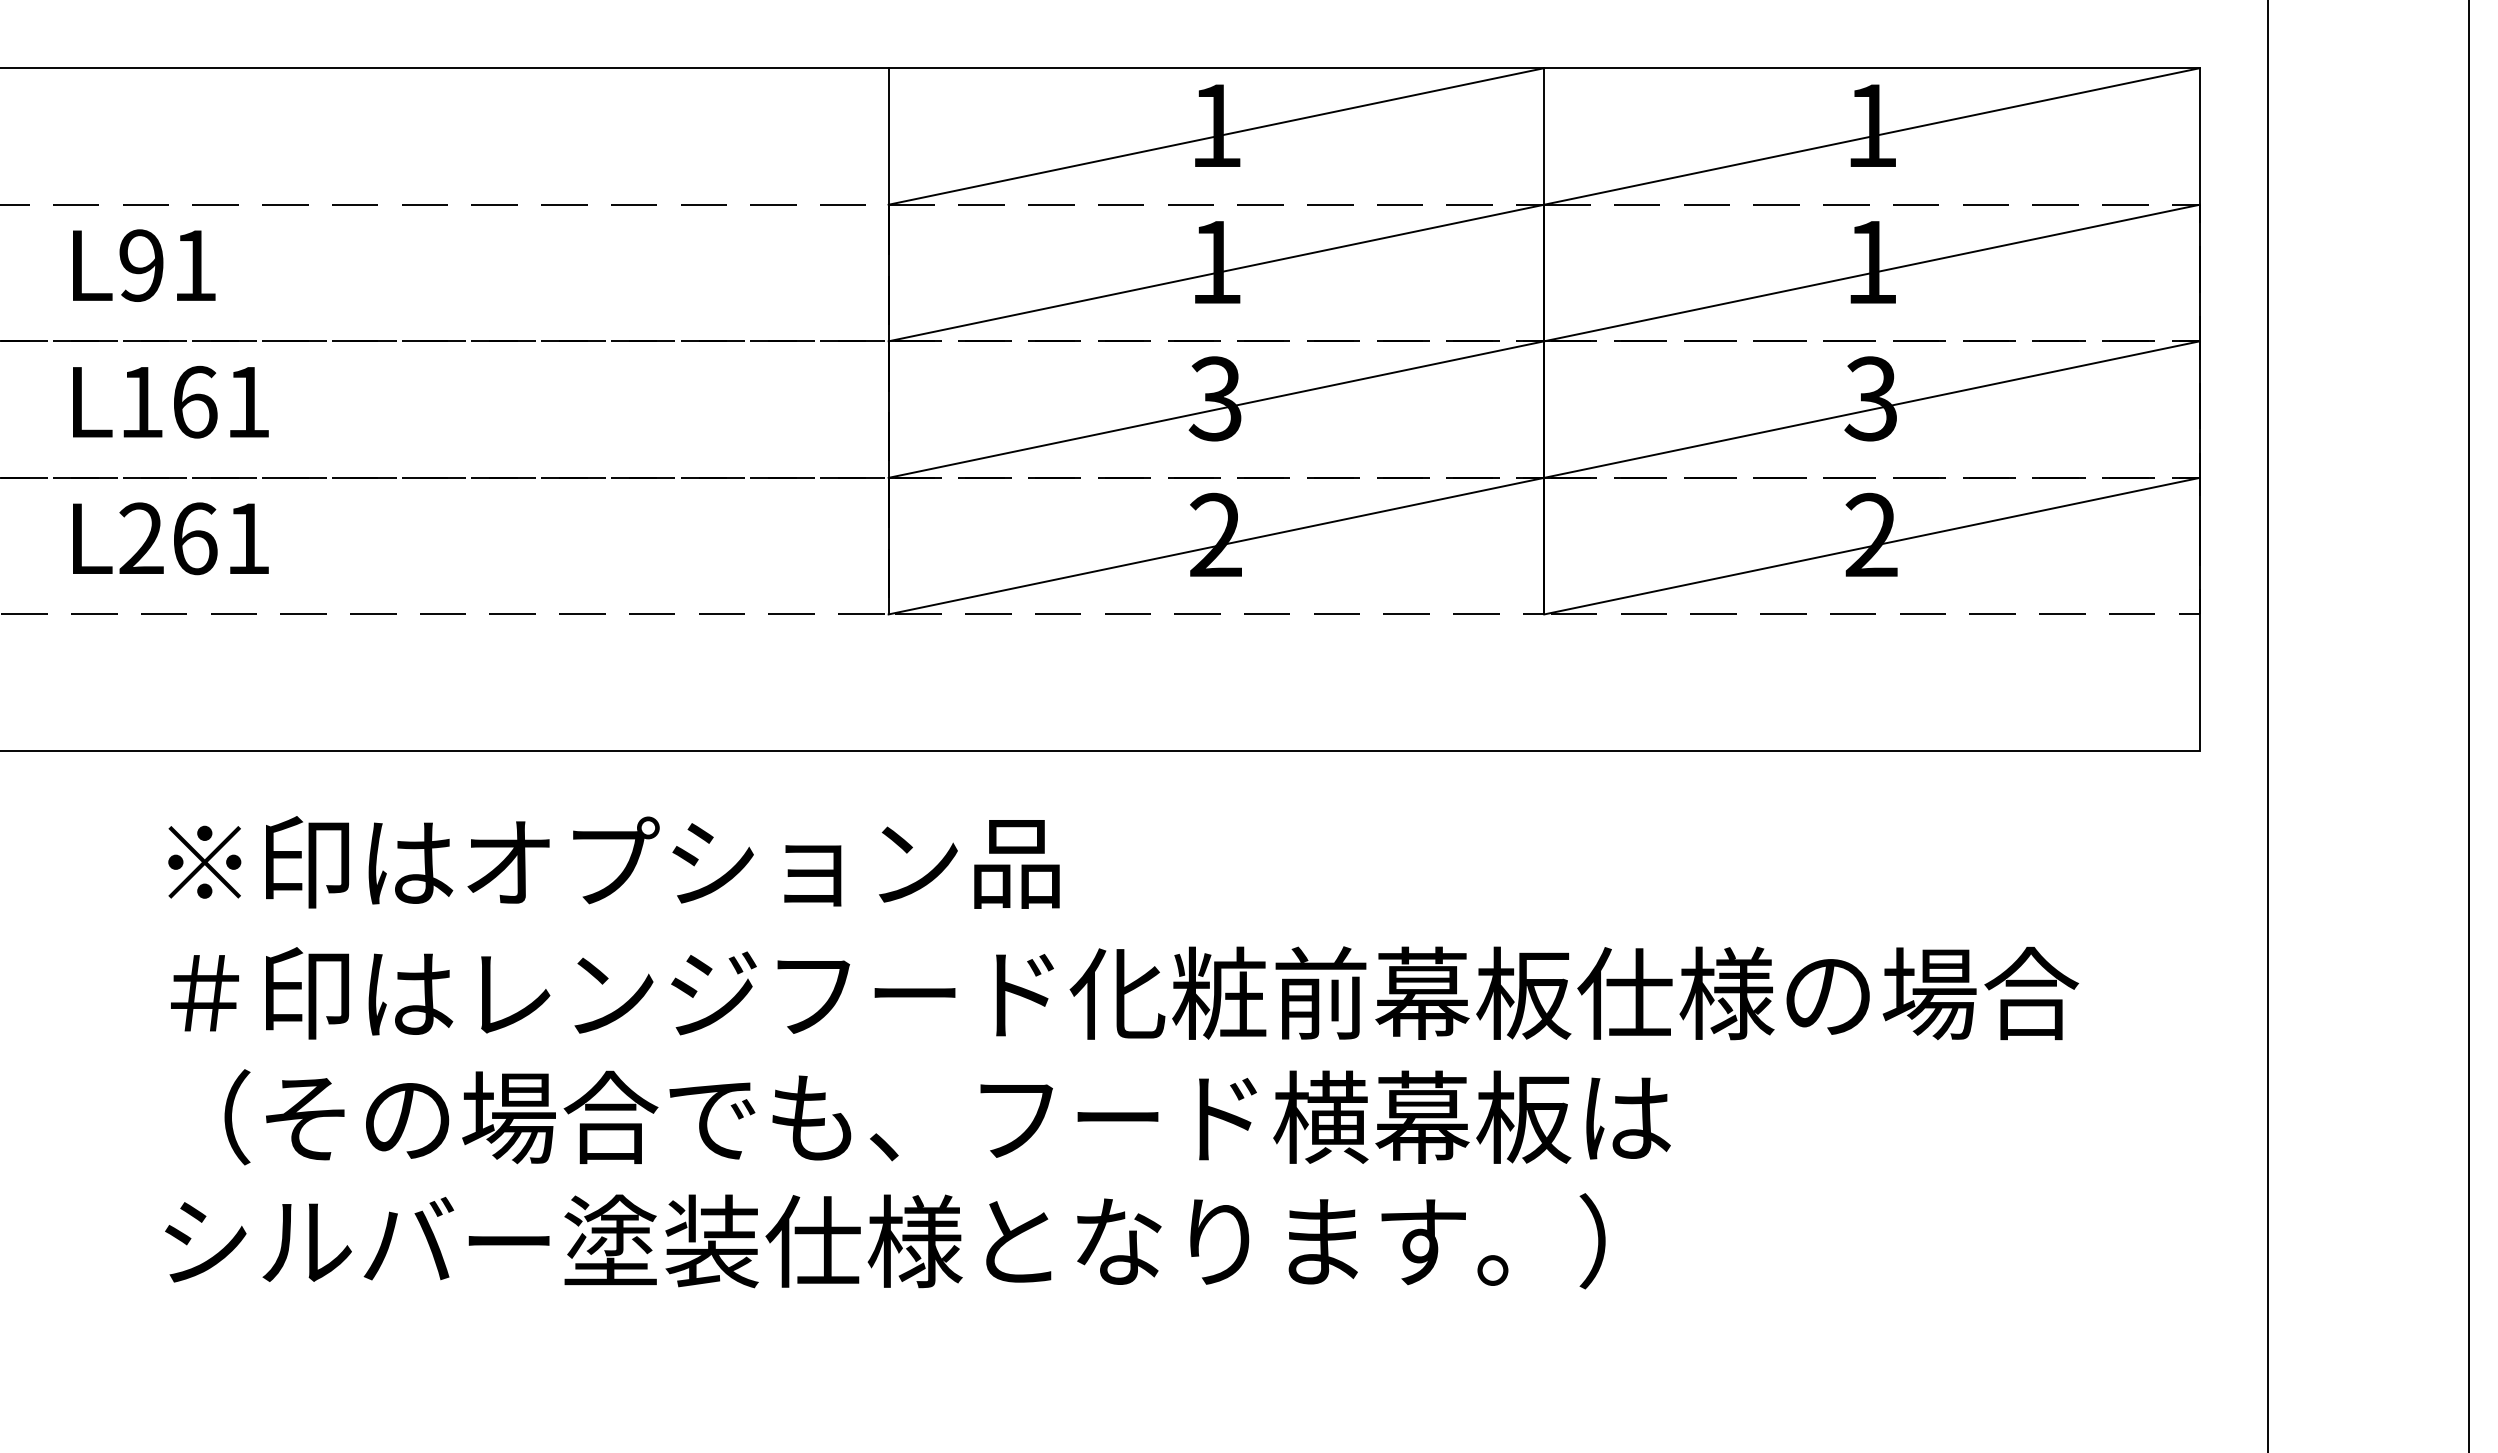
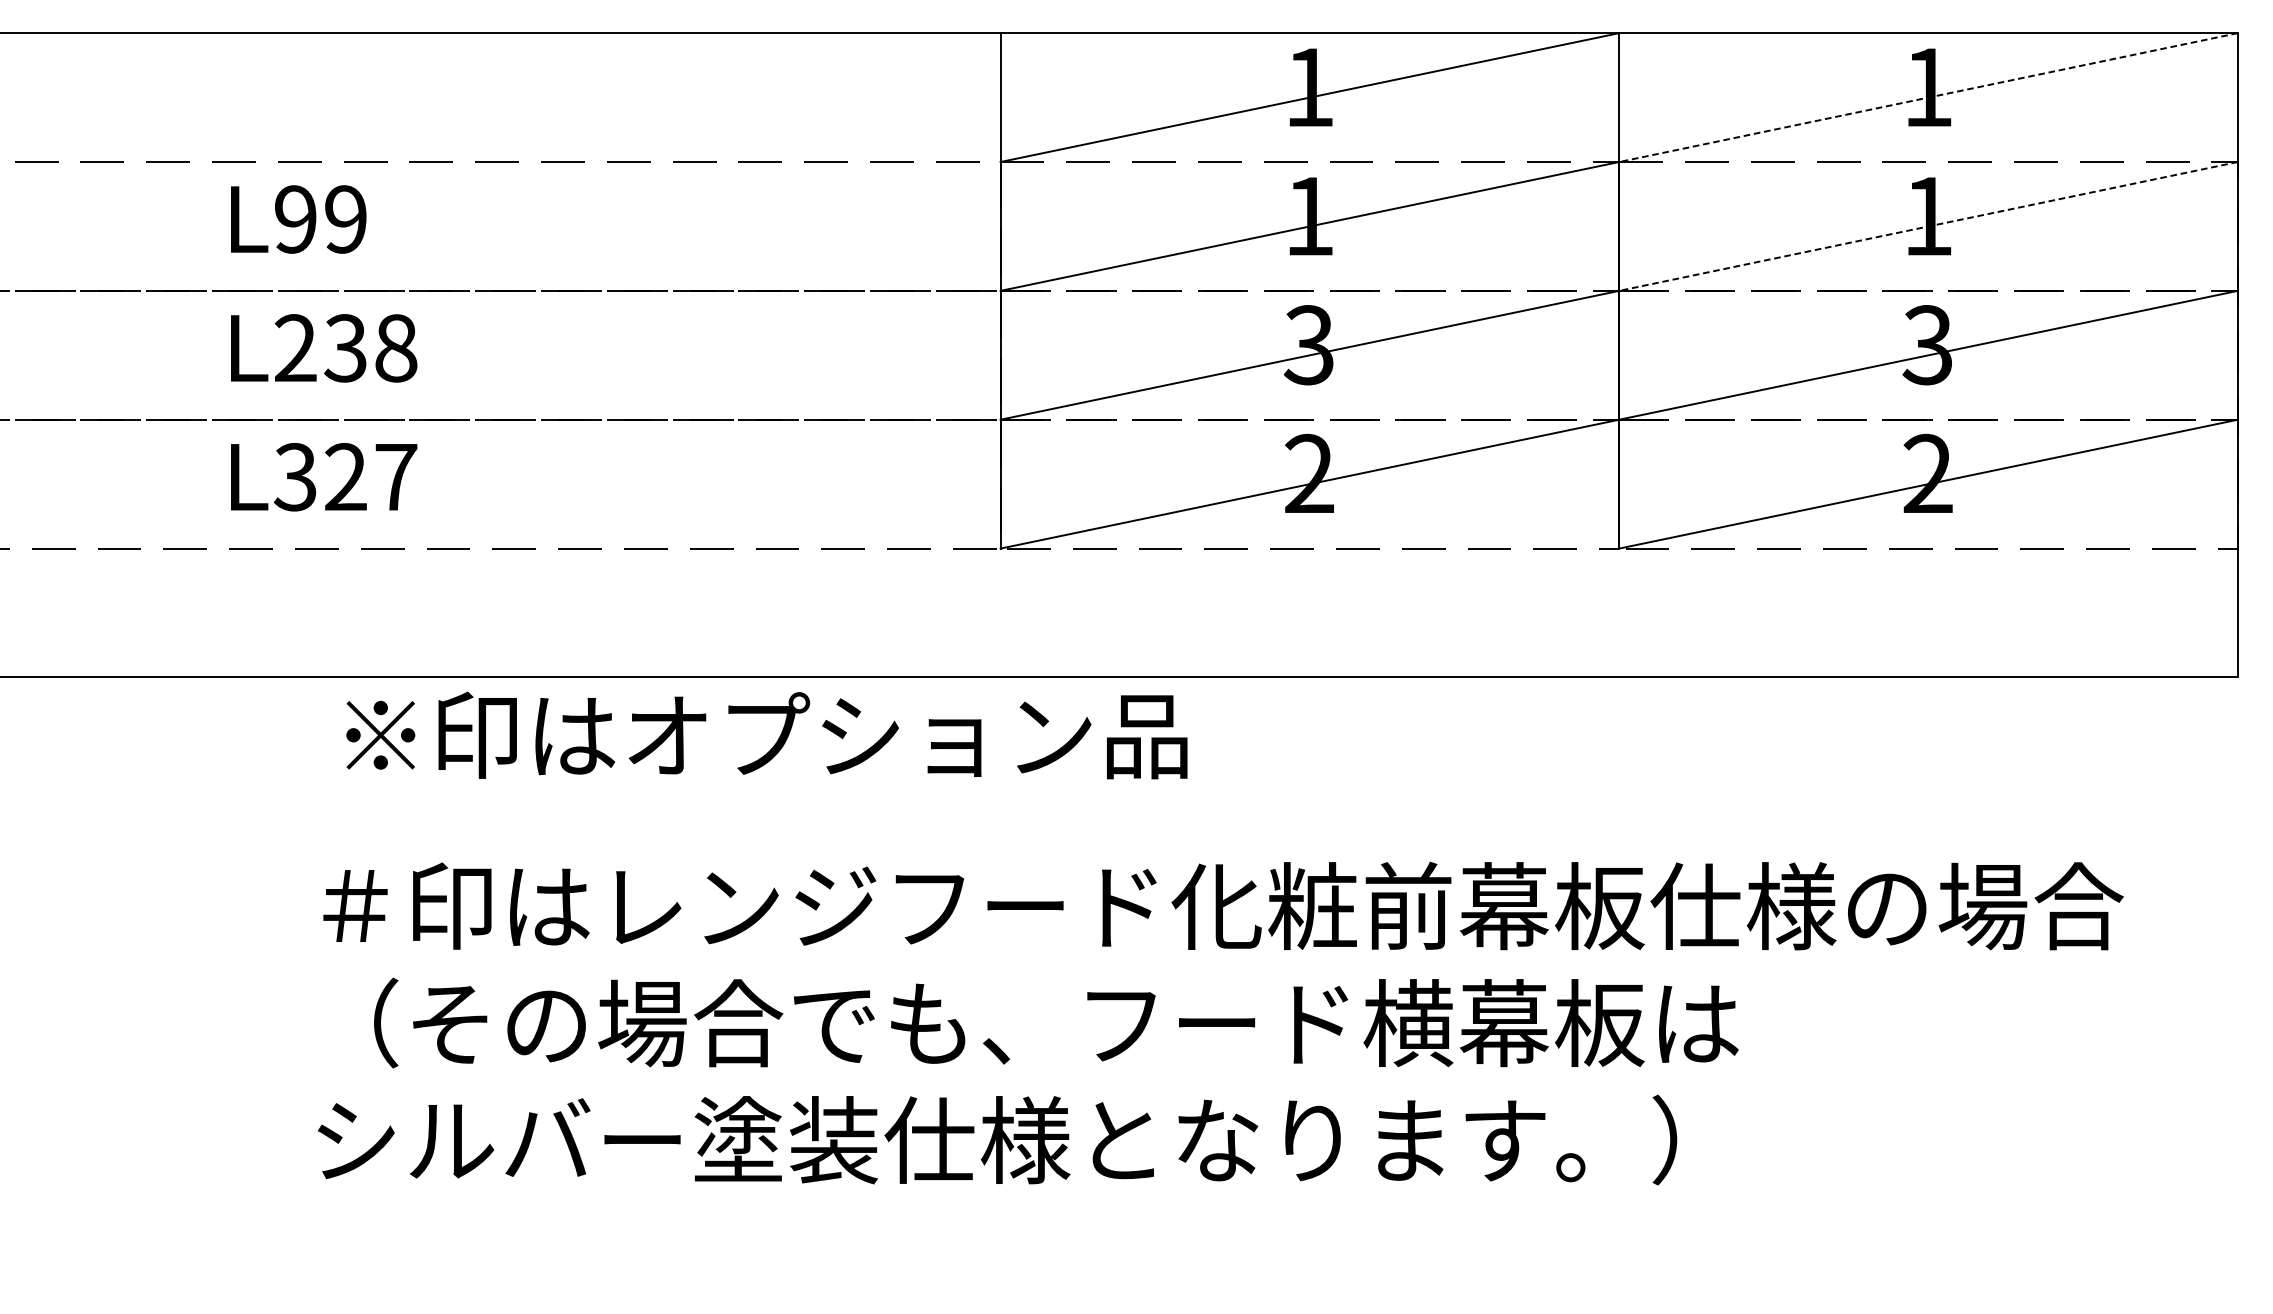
line: (1872, 136) -> (1928, 97), solid -> dashed
text: (194, 265) -> (345, 219), L91 -> L99
line: (1872, 273) -> (1928, 226), solid -> dashed
text: (194, 401) -> (345, 347), L161 -> L238
text: (194, 538) -> (345, 476), L261 -> L327
text: (613, 862) -> (766, 735), moved

